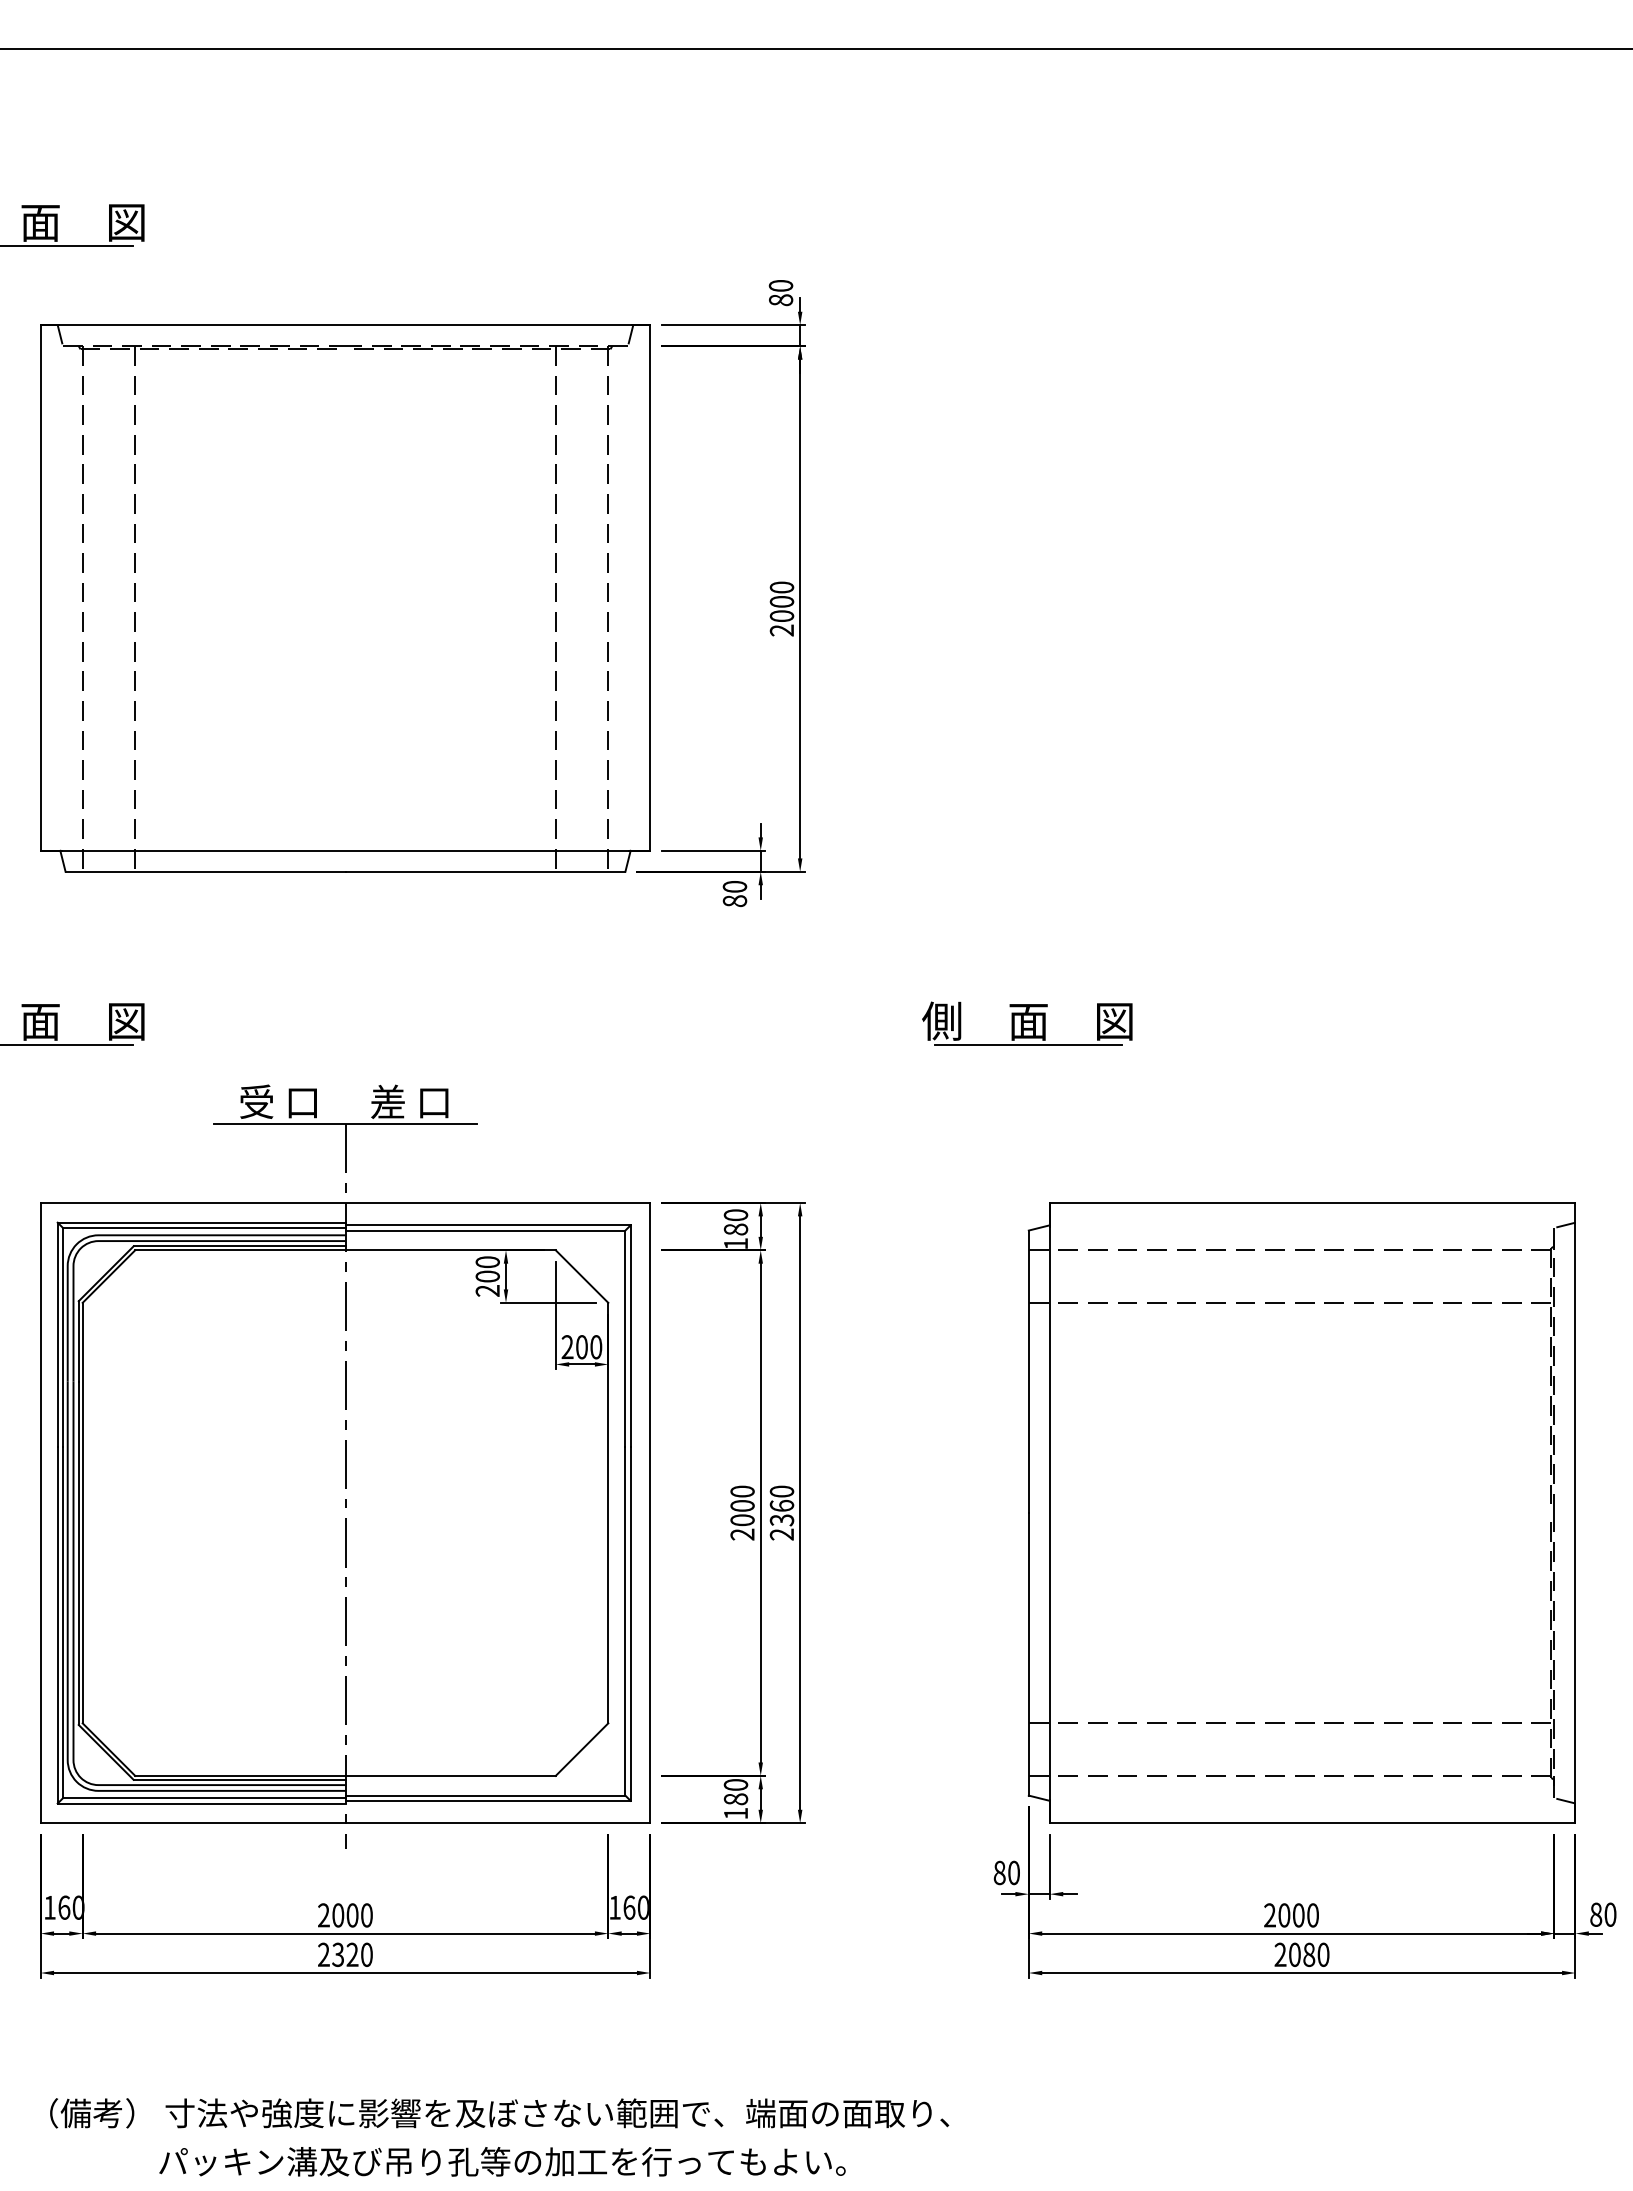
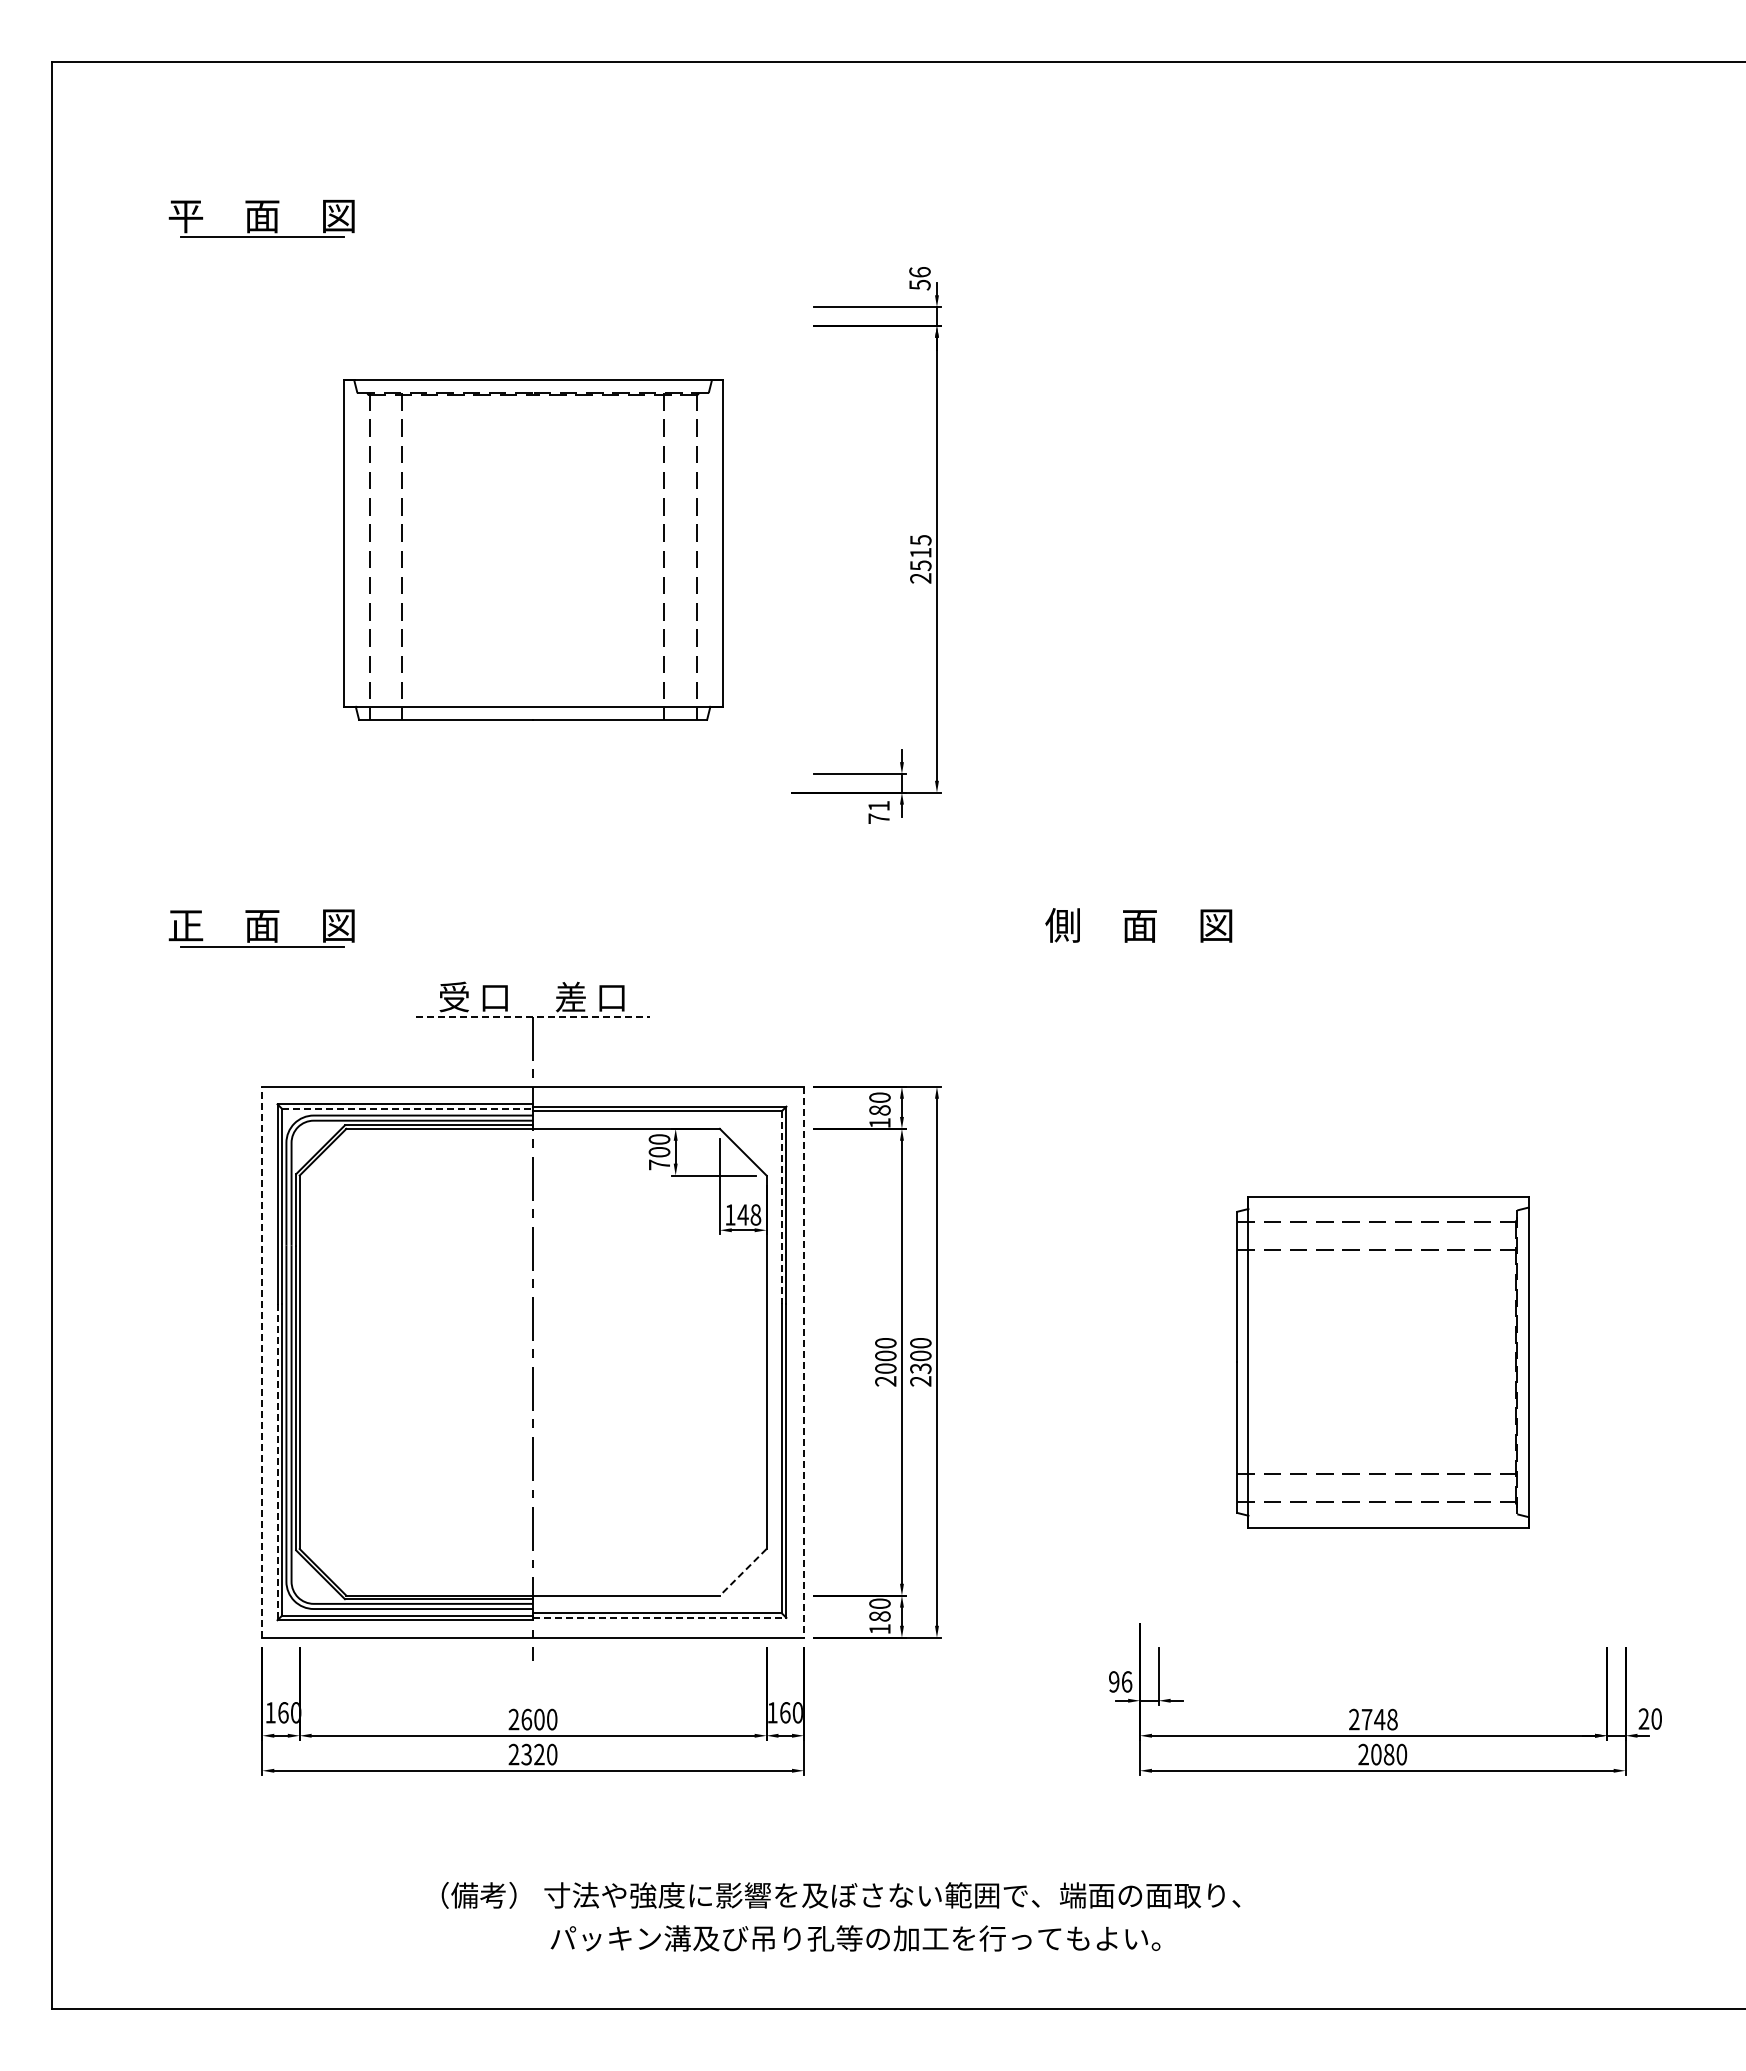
text: (780, 292) -> (919, 278), 80 -> 56
part: (344, 597) -> (532, 549), size x0.7
text: (781, 602) -> (920, 553), 2000 -> 2515
text: (734, 892) -> (878, 811), 80 -> 71
line: (1028, 1044) -> (1139, 946), removed
line: (345, 1123) -> (533, 1016), solid -> dashed
line: (205, 1228) -> (408, 1109), solid -> dashed
text: (486, 1290) -> (658, 1164), 200 -> 700
line: (625, 1339) -> (781, 1208), solid -> dashed
text: (582, 1346) -> (743, 1214), 200 -> 148
text: (781, 1505) -> (920, 1355), 2360 -> 2300
line: (40, 1512) -> (262, 1361), solid -> dashed
line: (649, 1513) -> (803, 1362), solid -> dashed
part: (1301, 1513) -> (1382, 1362), size x0.6
line: (57, 1625) -> (277, 1462), solid -> dashed
line: (581, 1749) -> (742, 1572), solid -> dashed
line: (487, 1800) -> (659, 1617), solid -> dashed
text: (1006, 1872) -> (1120, 1681), 80 -> 96
text: (1595, 1914) -> (1643, 1718), 80 -> 20
text: (338, 1915) -> (526, 1719), 2000 -> 2600
text: (1298, 1915) -> (1379, 1719), 2000 -> 2748
text: (499, 2113) -> (840, 1895), moved
text: (502, 2161) -> (855, 1938), moved

